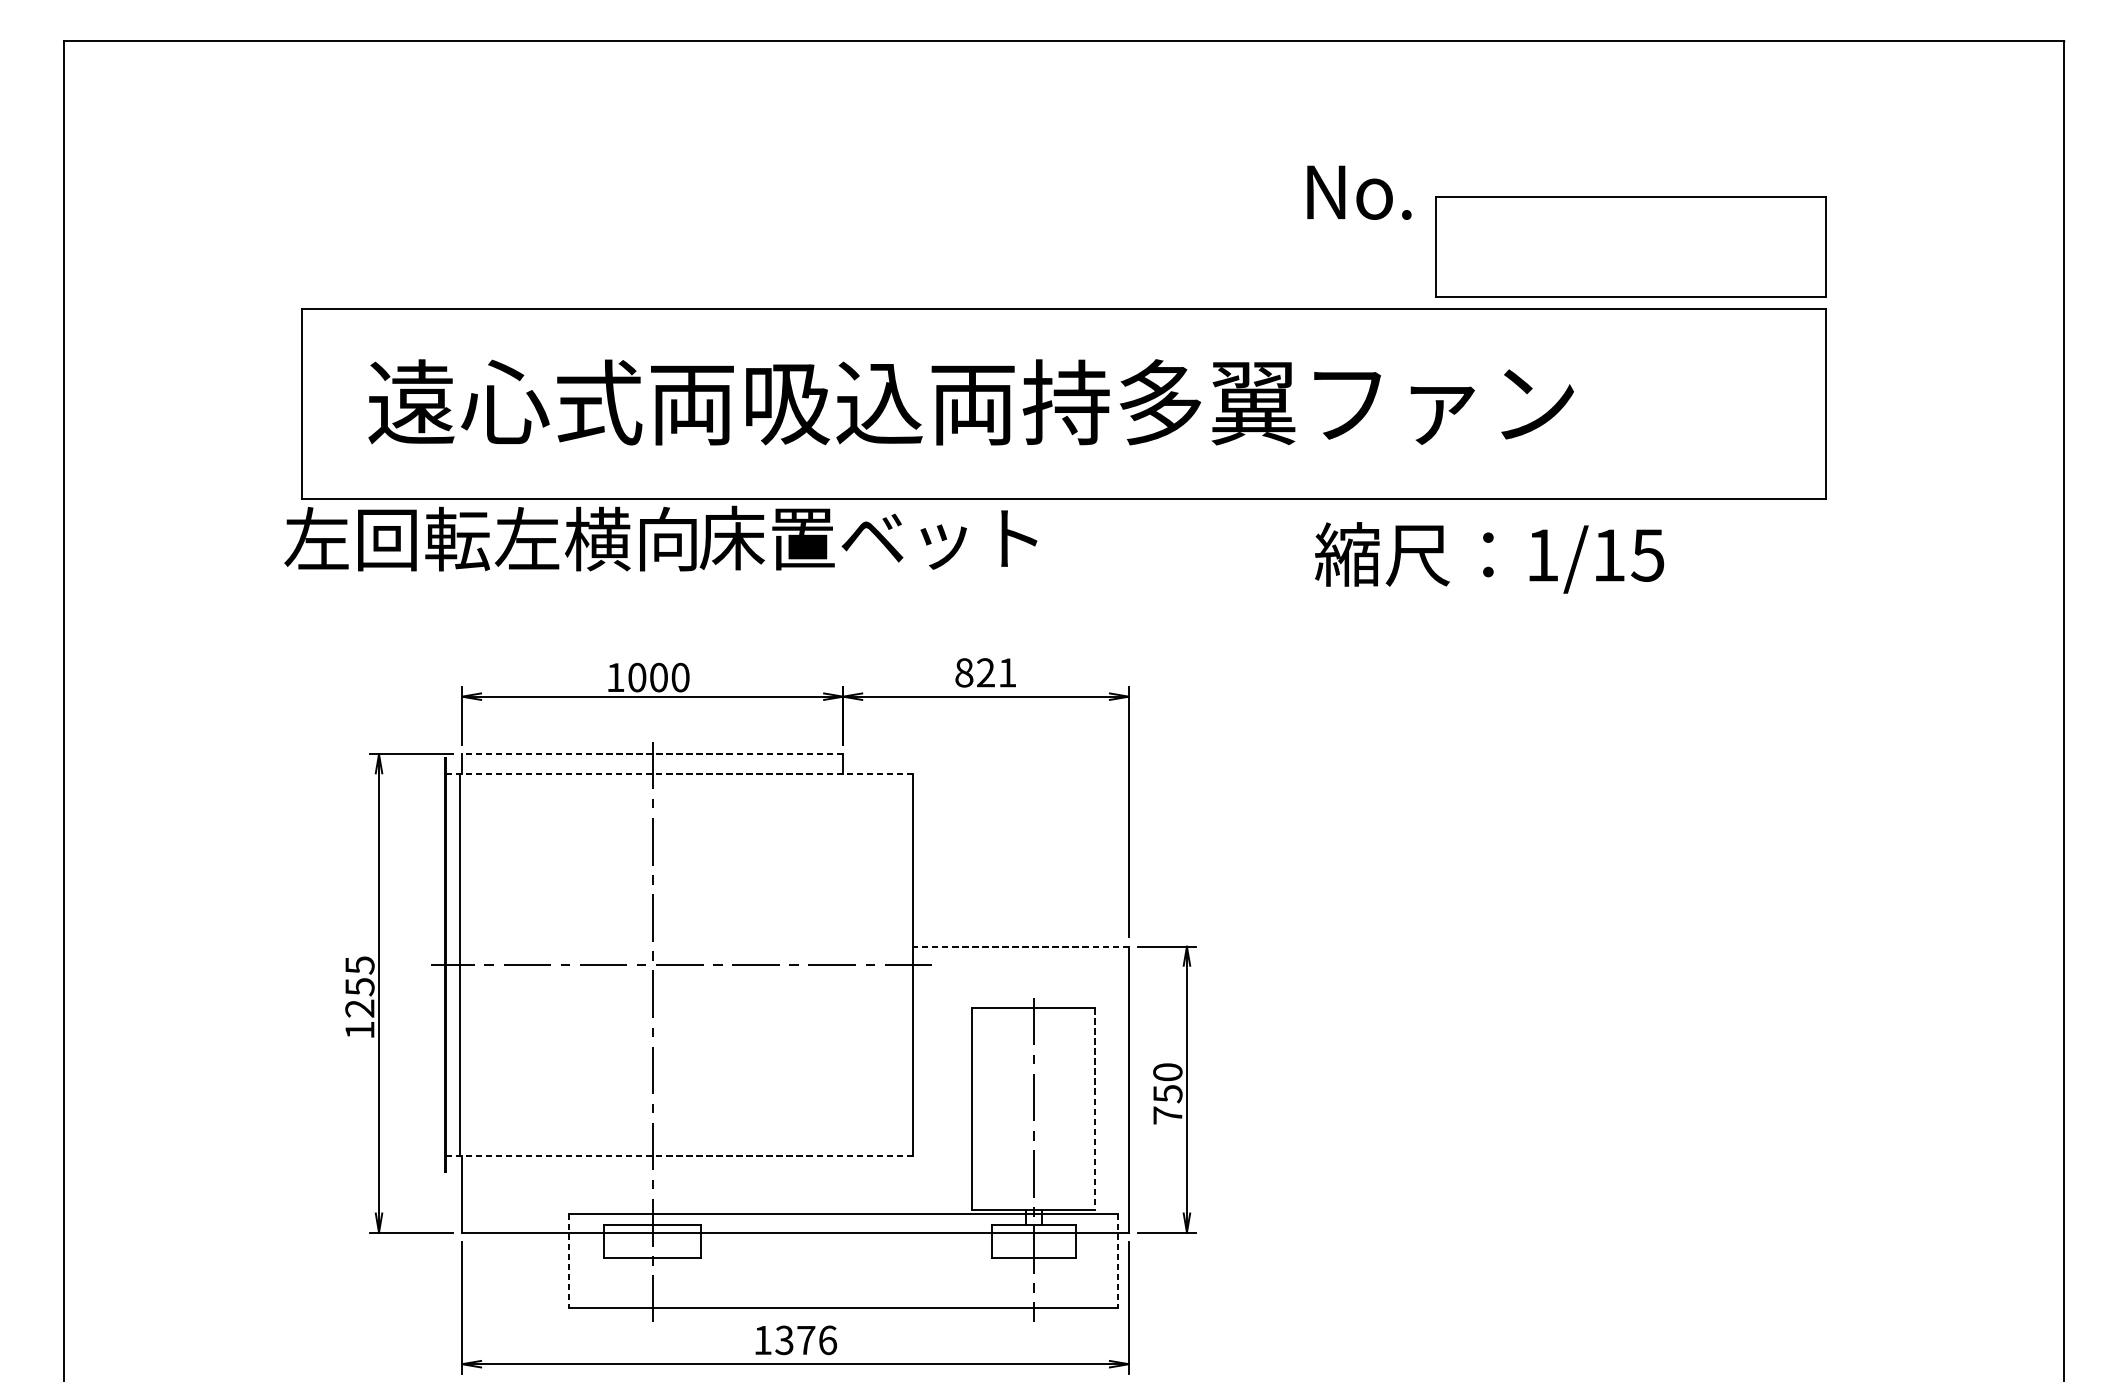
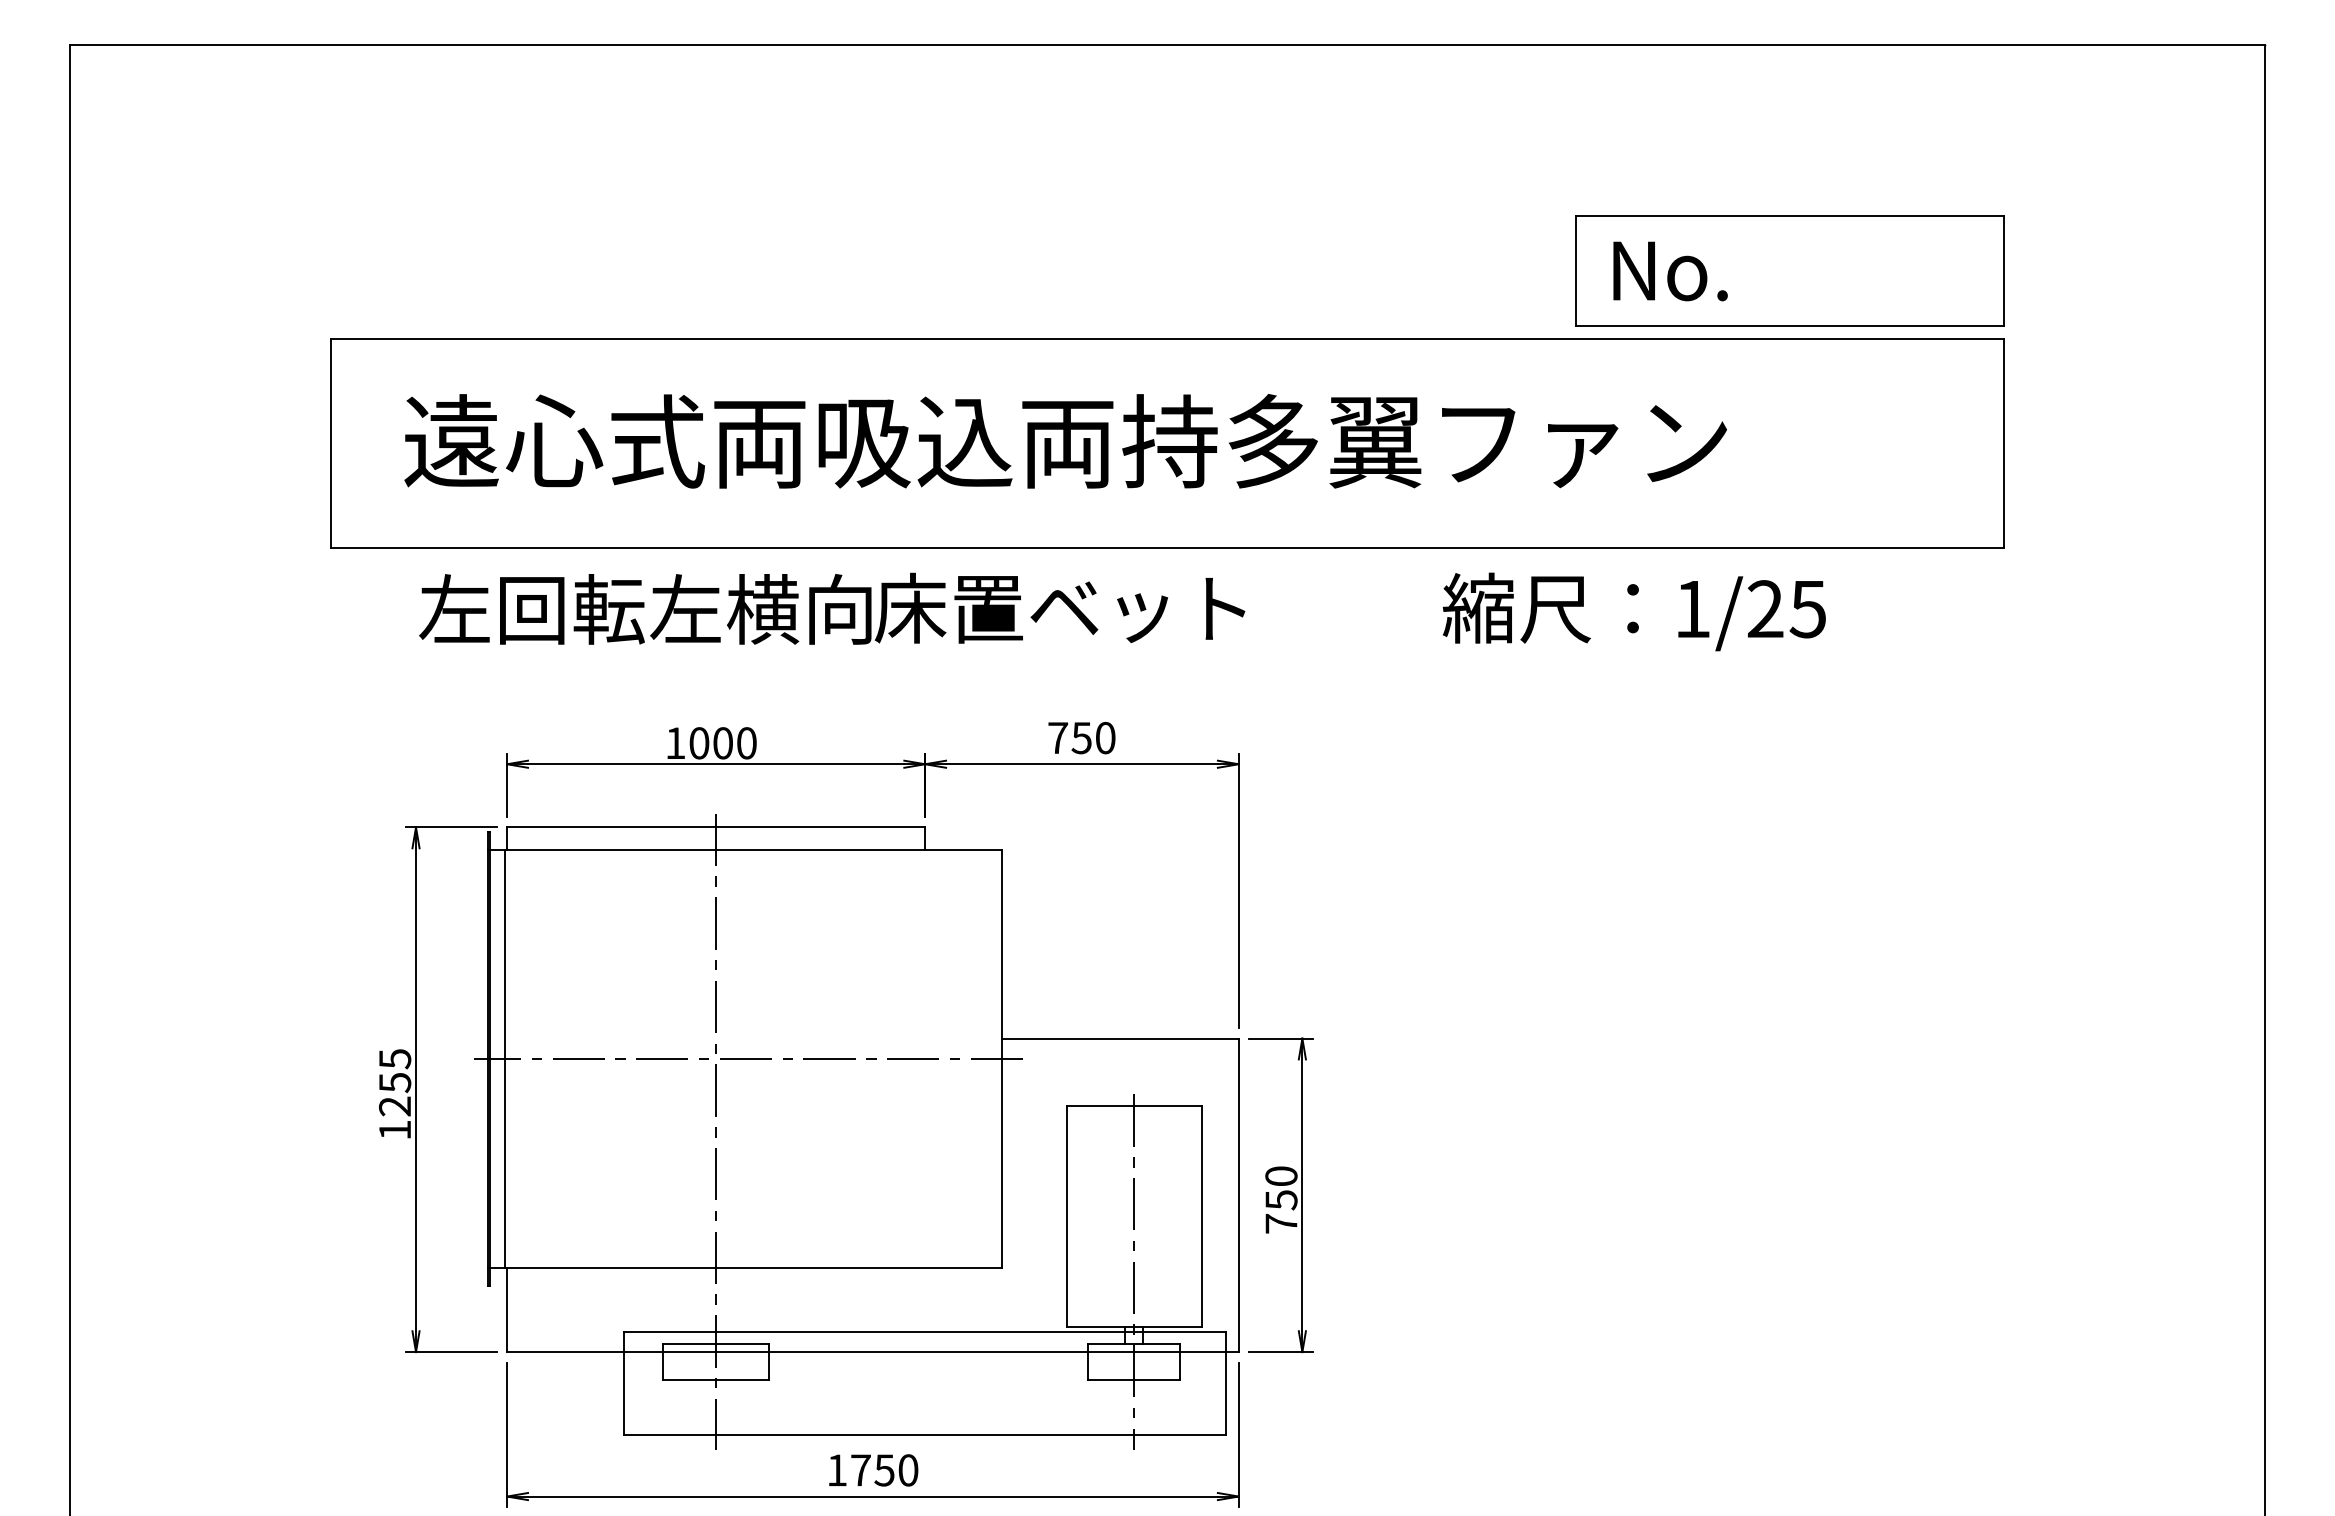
text: (1359, 192) -> (1670, 271), moved
text: (661, 538) -> (832, 608), moved
text: (1609, 554) -> (1765, 608), 1/15 -> 1/25
text: (985, 672) -> (1081, 737), 821 -> 750
line: (652, 754) -> (715, 827), dashed -> solid
line: (679, 774) -> (745, 849), dashed -> solid
line: (1020, 946) -> (1119, 1038), dashed -> solid
line: (1094, 1108) -> (1201, 1216), dashed -> solid
line: (679, 1155) -> (745, 1267), dashed -> solid
line: (569, 1261) -> (624, 1383), dashed -> solid
line: (1117, 1261) -> (1226, 1383), dashed -> solid
text: (806, 1340) -> (884, 1470), 1376 -> 1750

